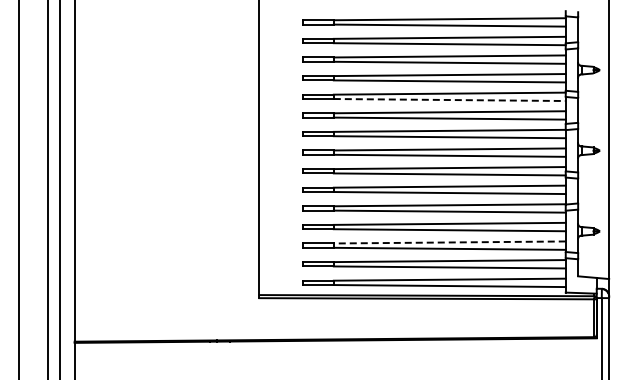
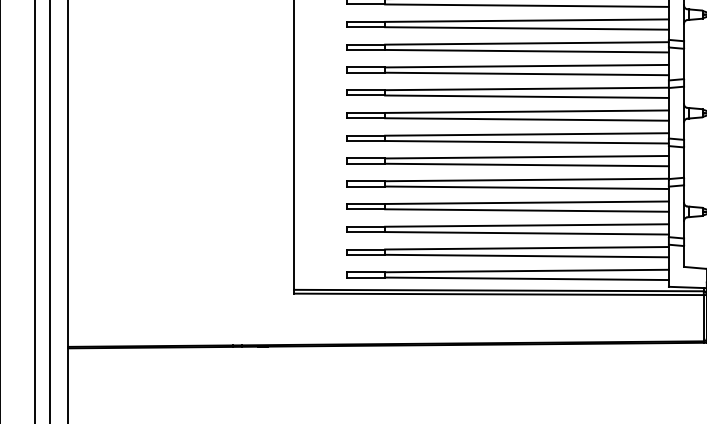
line: (449, 100) -> (526, 51), dashed -> solid
line: (449, 242) -> (526, 225), dashed -> solid

